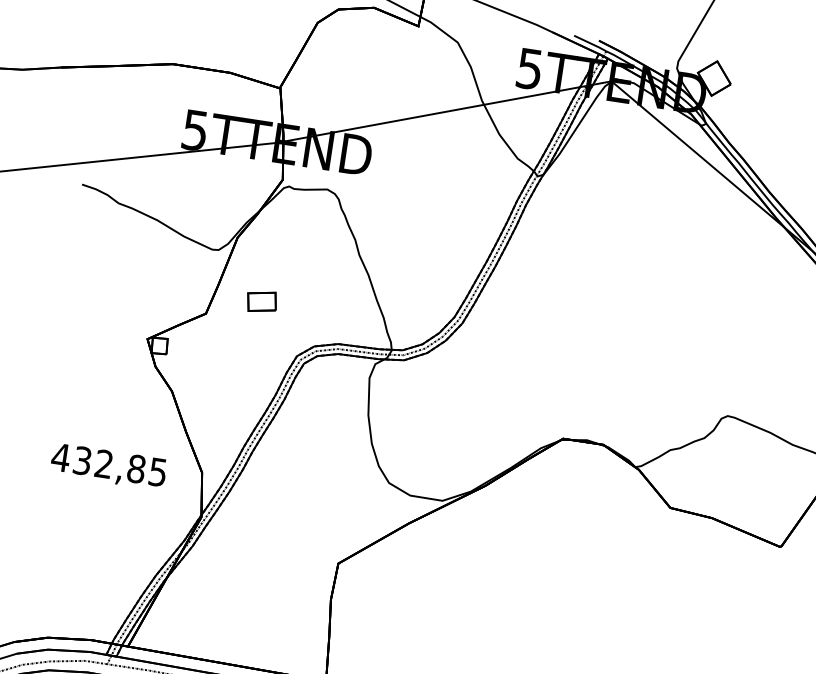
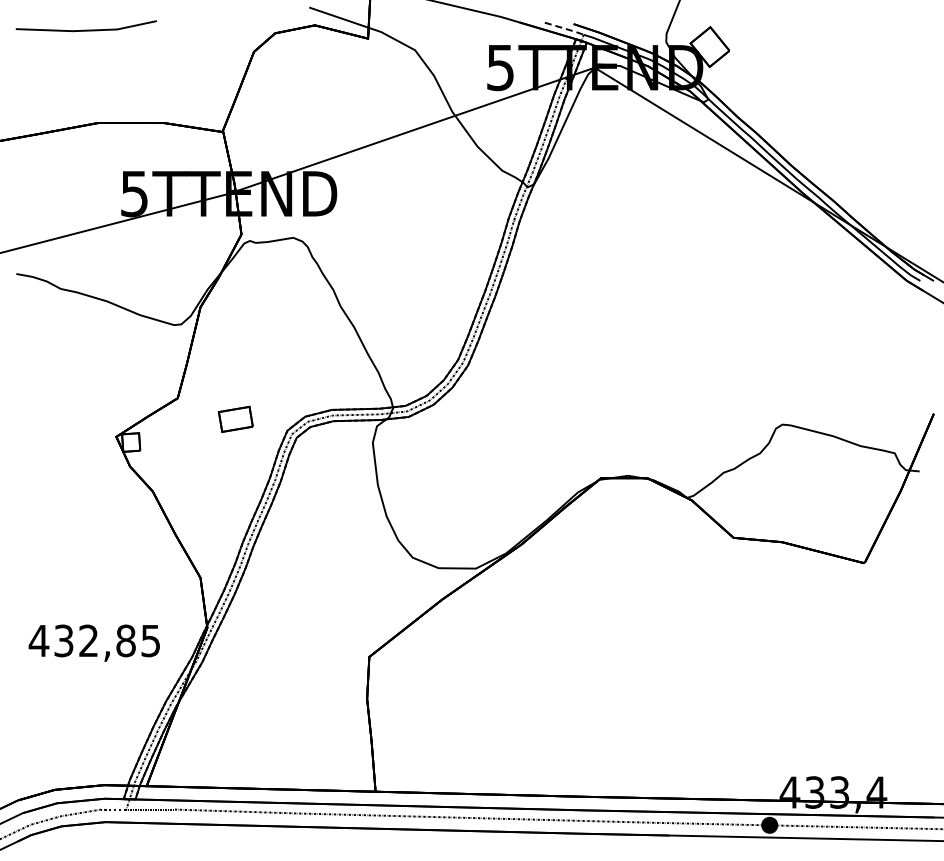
line: (591, 43) -> (565, 28), solid -> dashed
part: (261, 301) -> (235, 418), moved
text: (108, 466) -> (93, 642), moved

